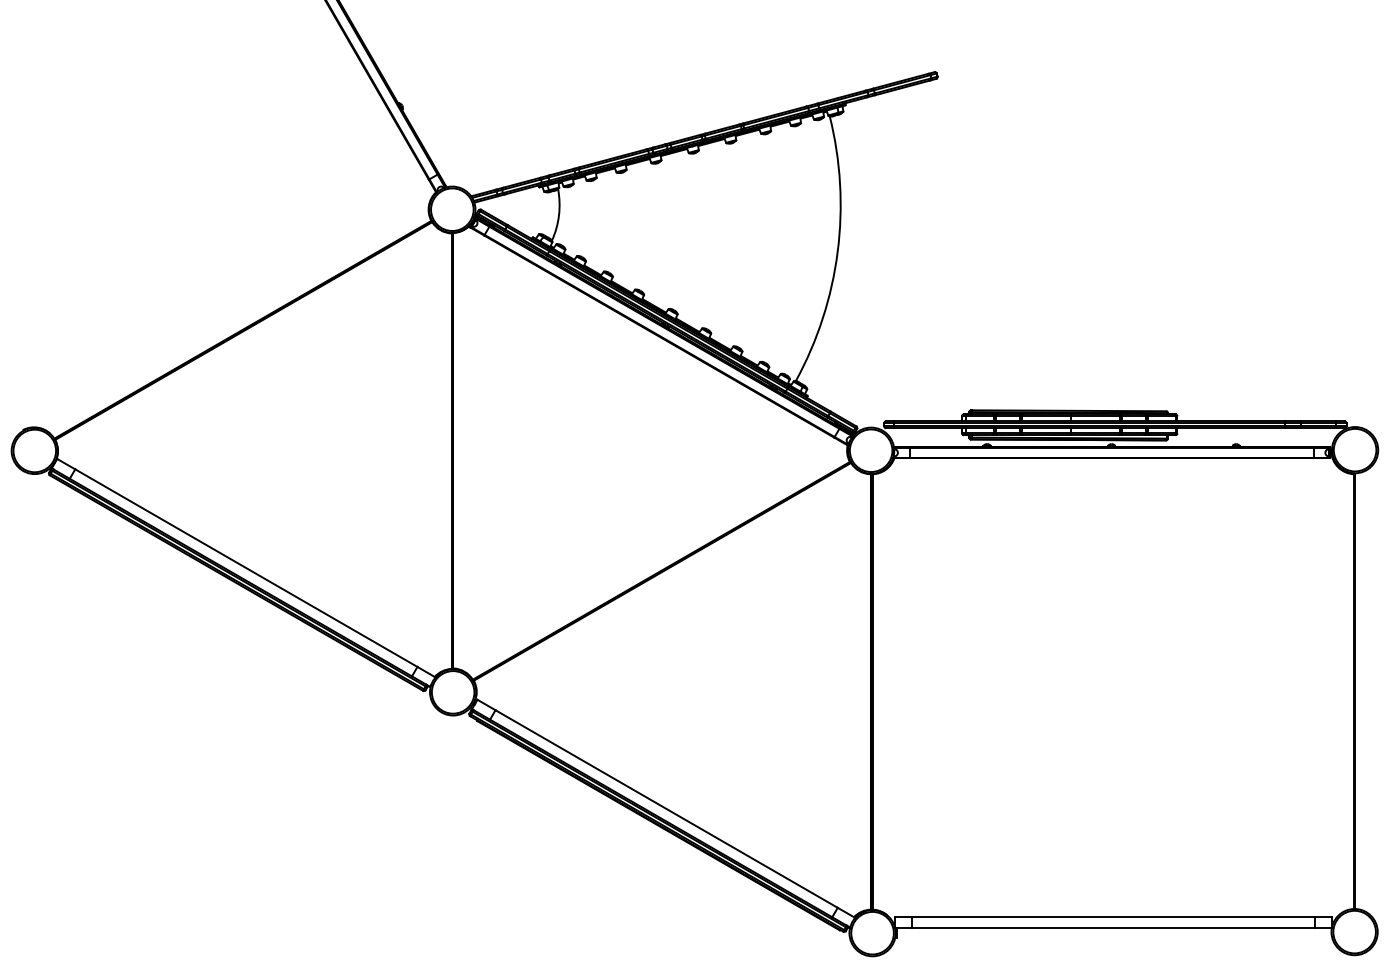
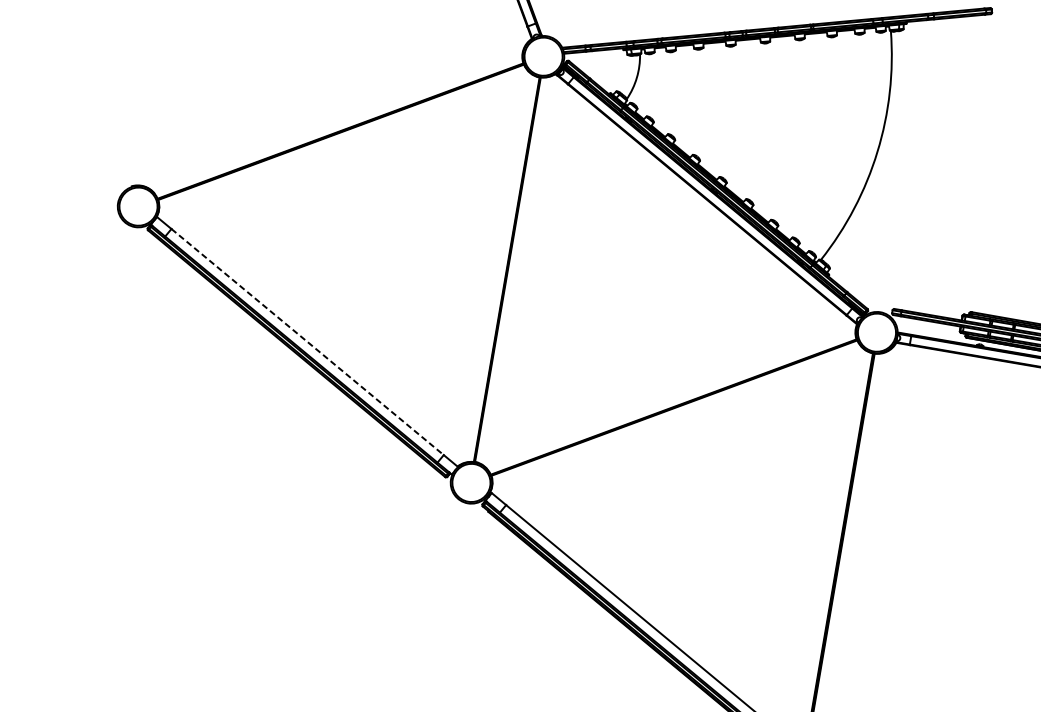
line: (246, 568) -> (307, 342), solid -> dashed

